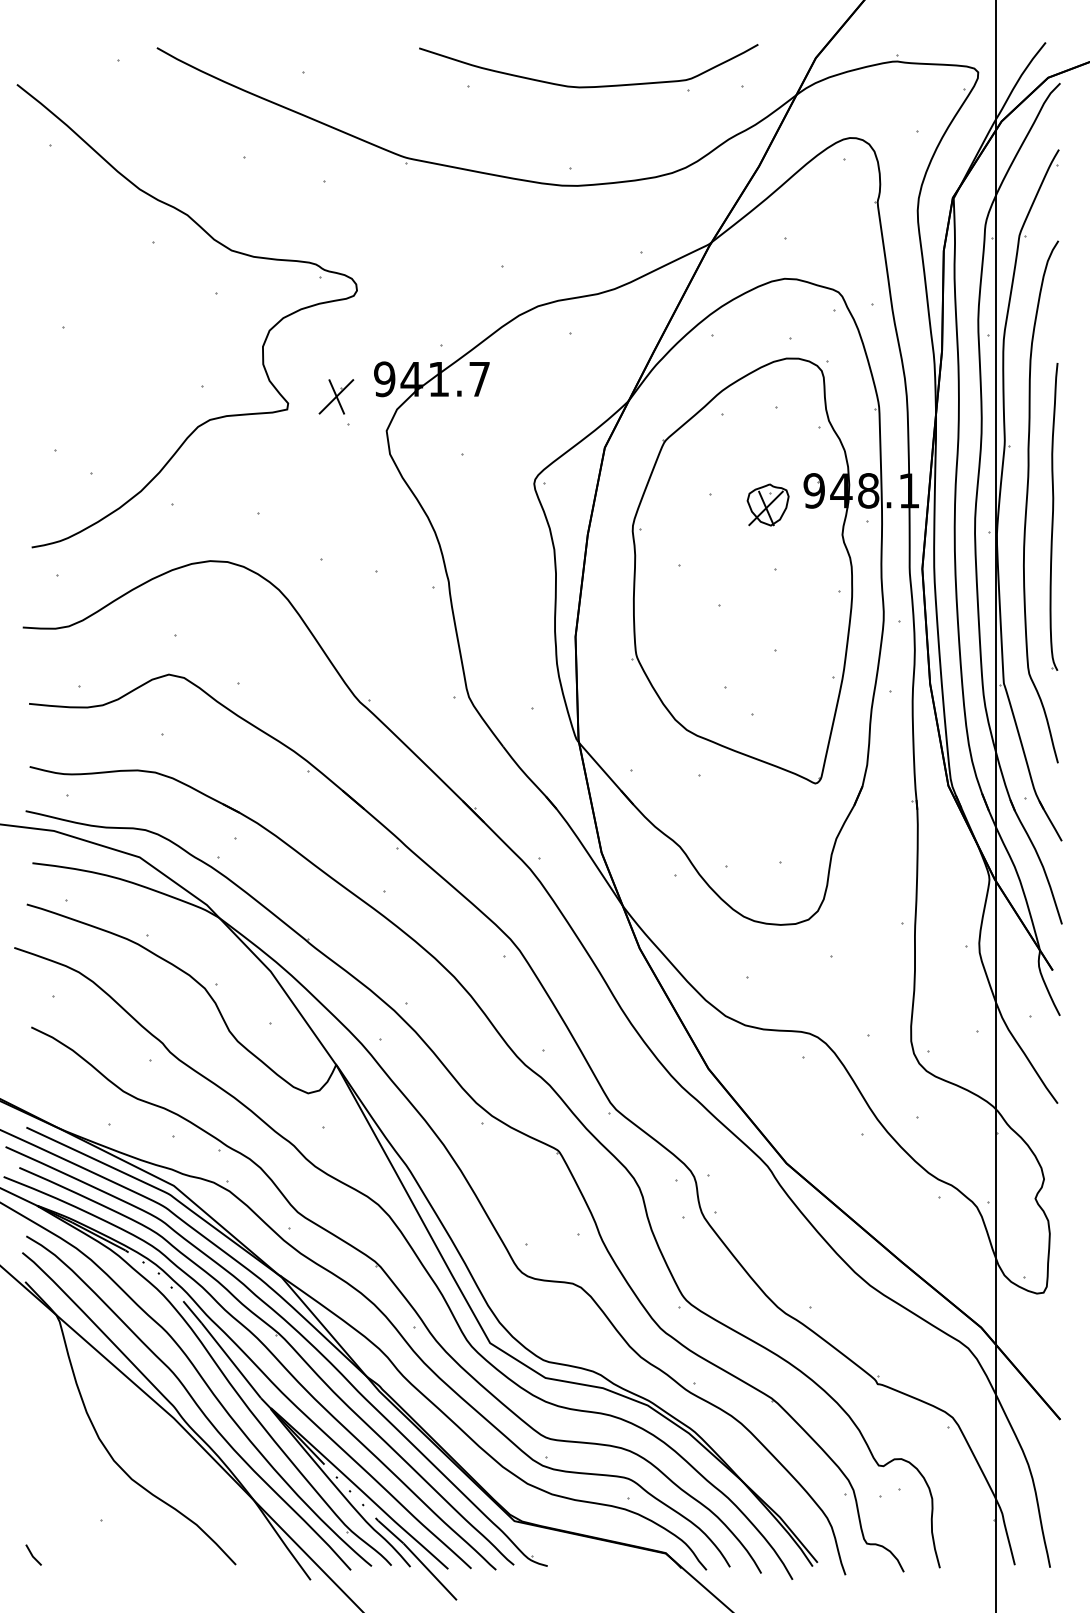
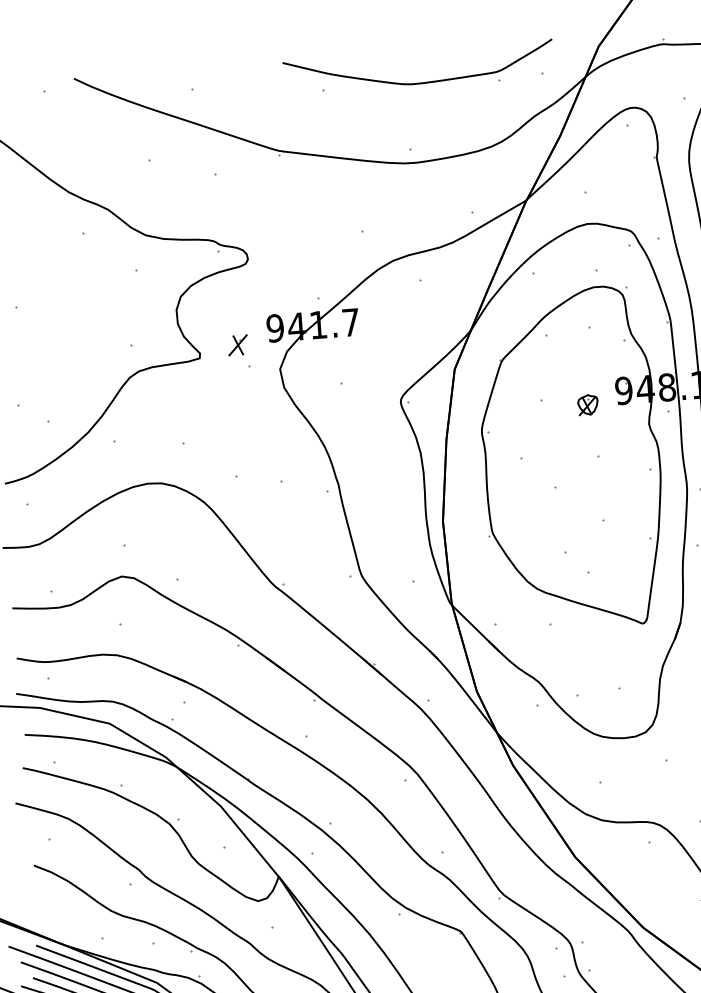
part: (336, 396) -> (238, 345), size x0.7
part: (767, 504) -> (587, 404), size x0.6

